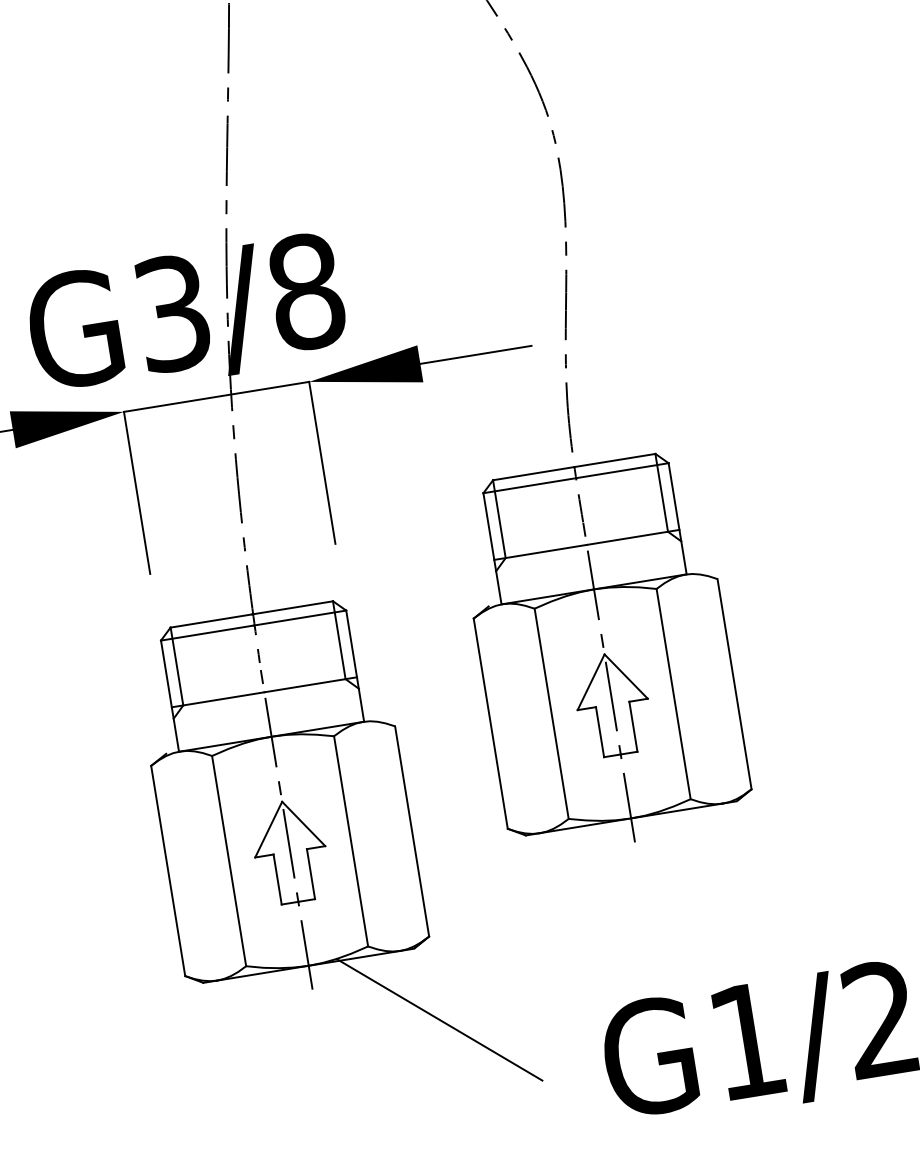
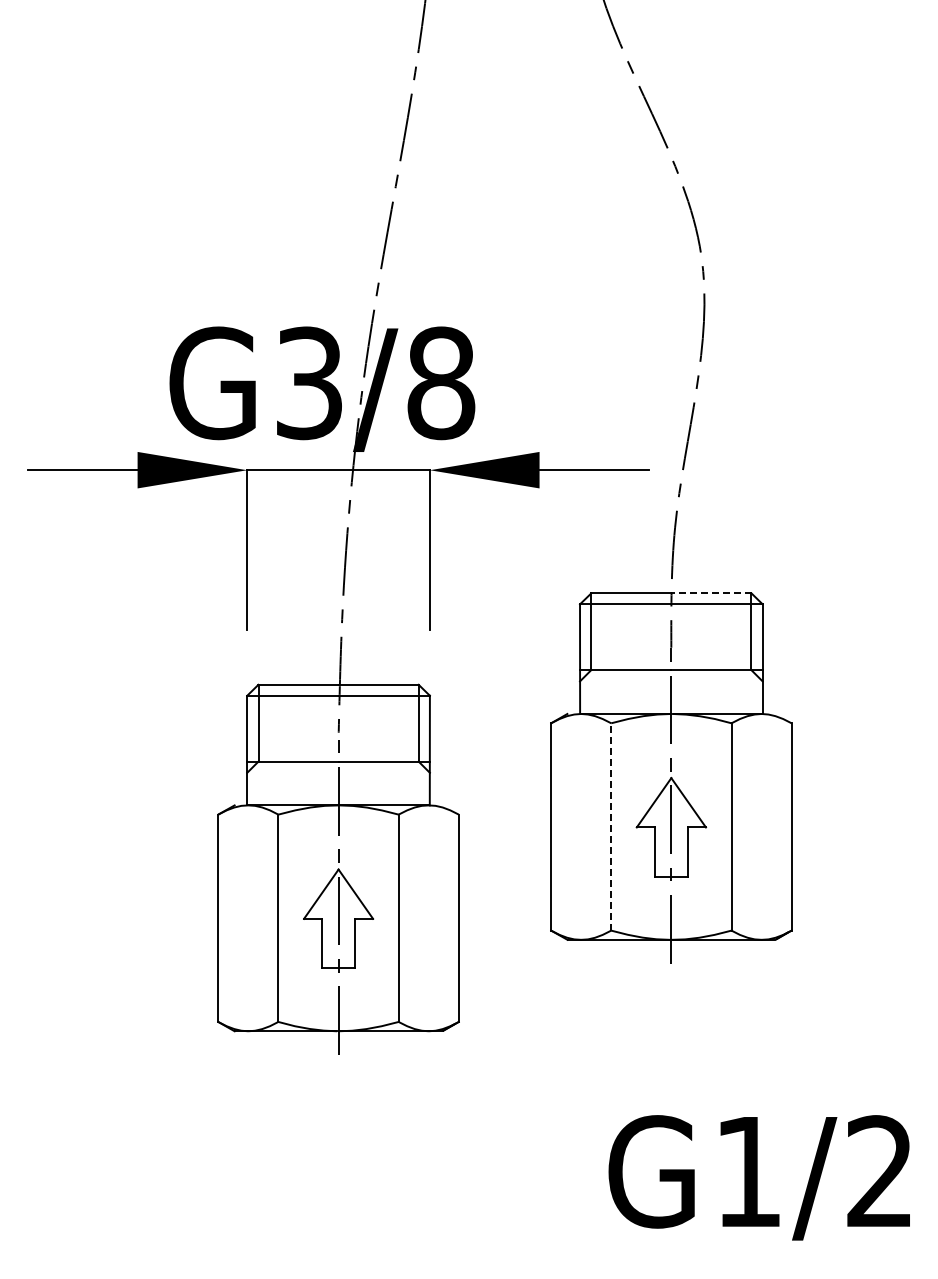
line: (613, 460) -> (710, 593), solid -> dashed
line: (551, 713) -> (611, 826), solid -> dashed
line: (439, 1019) -> (455, 1103), removed

